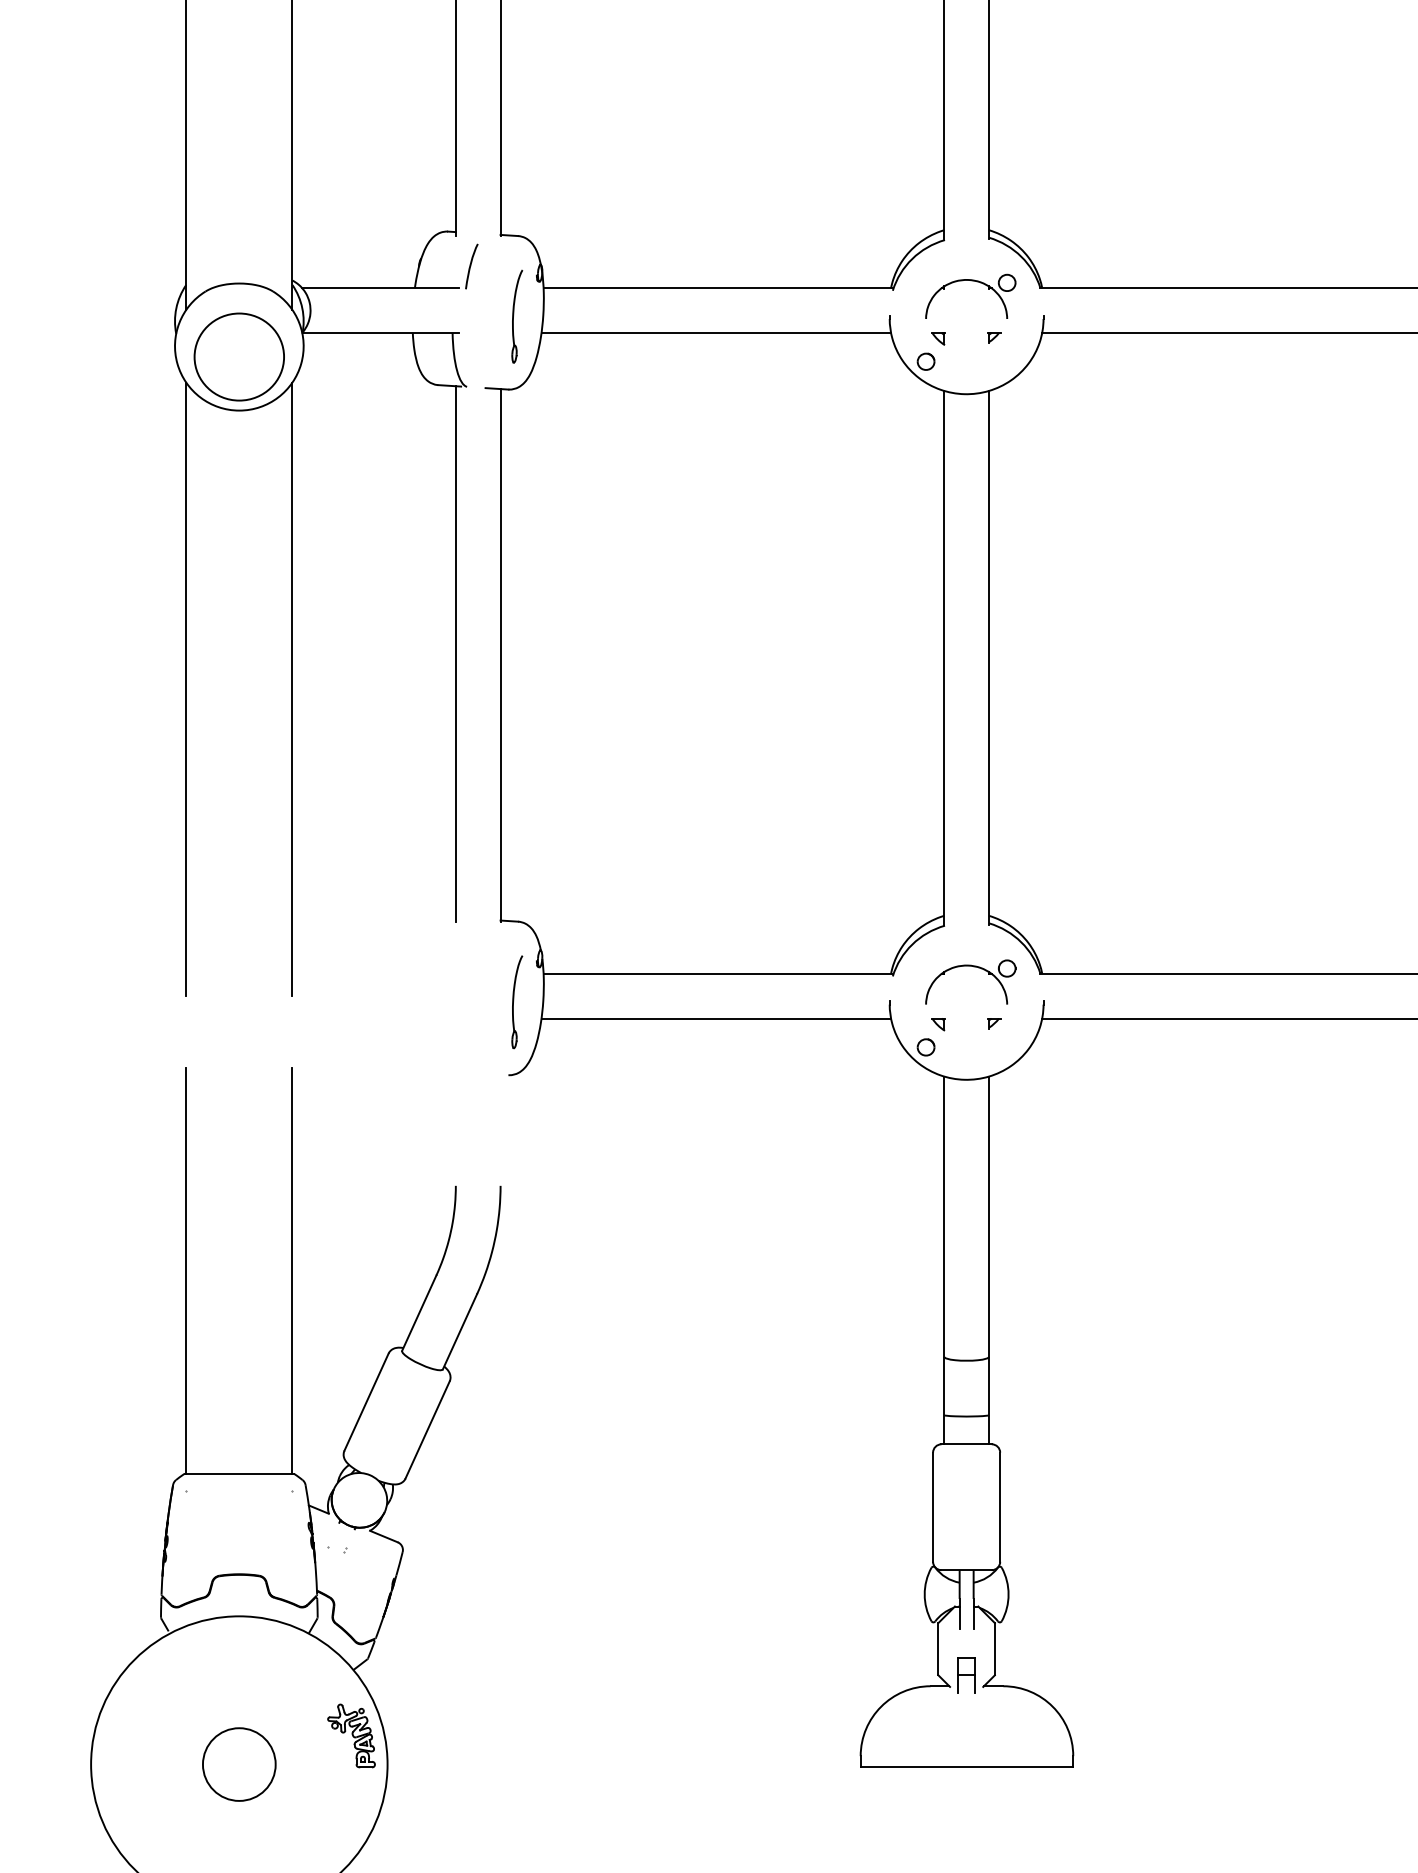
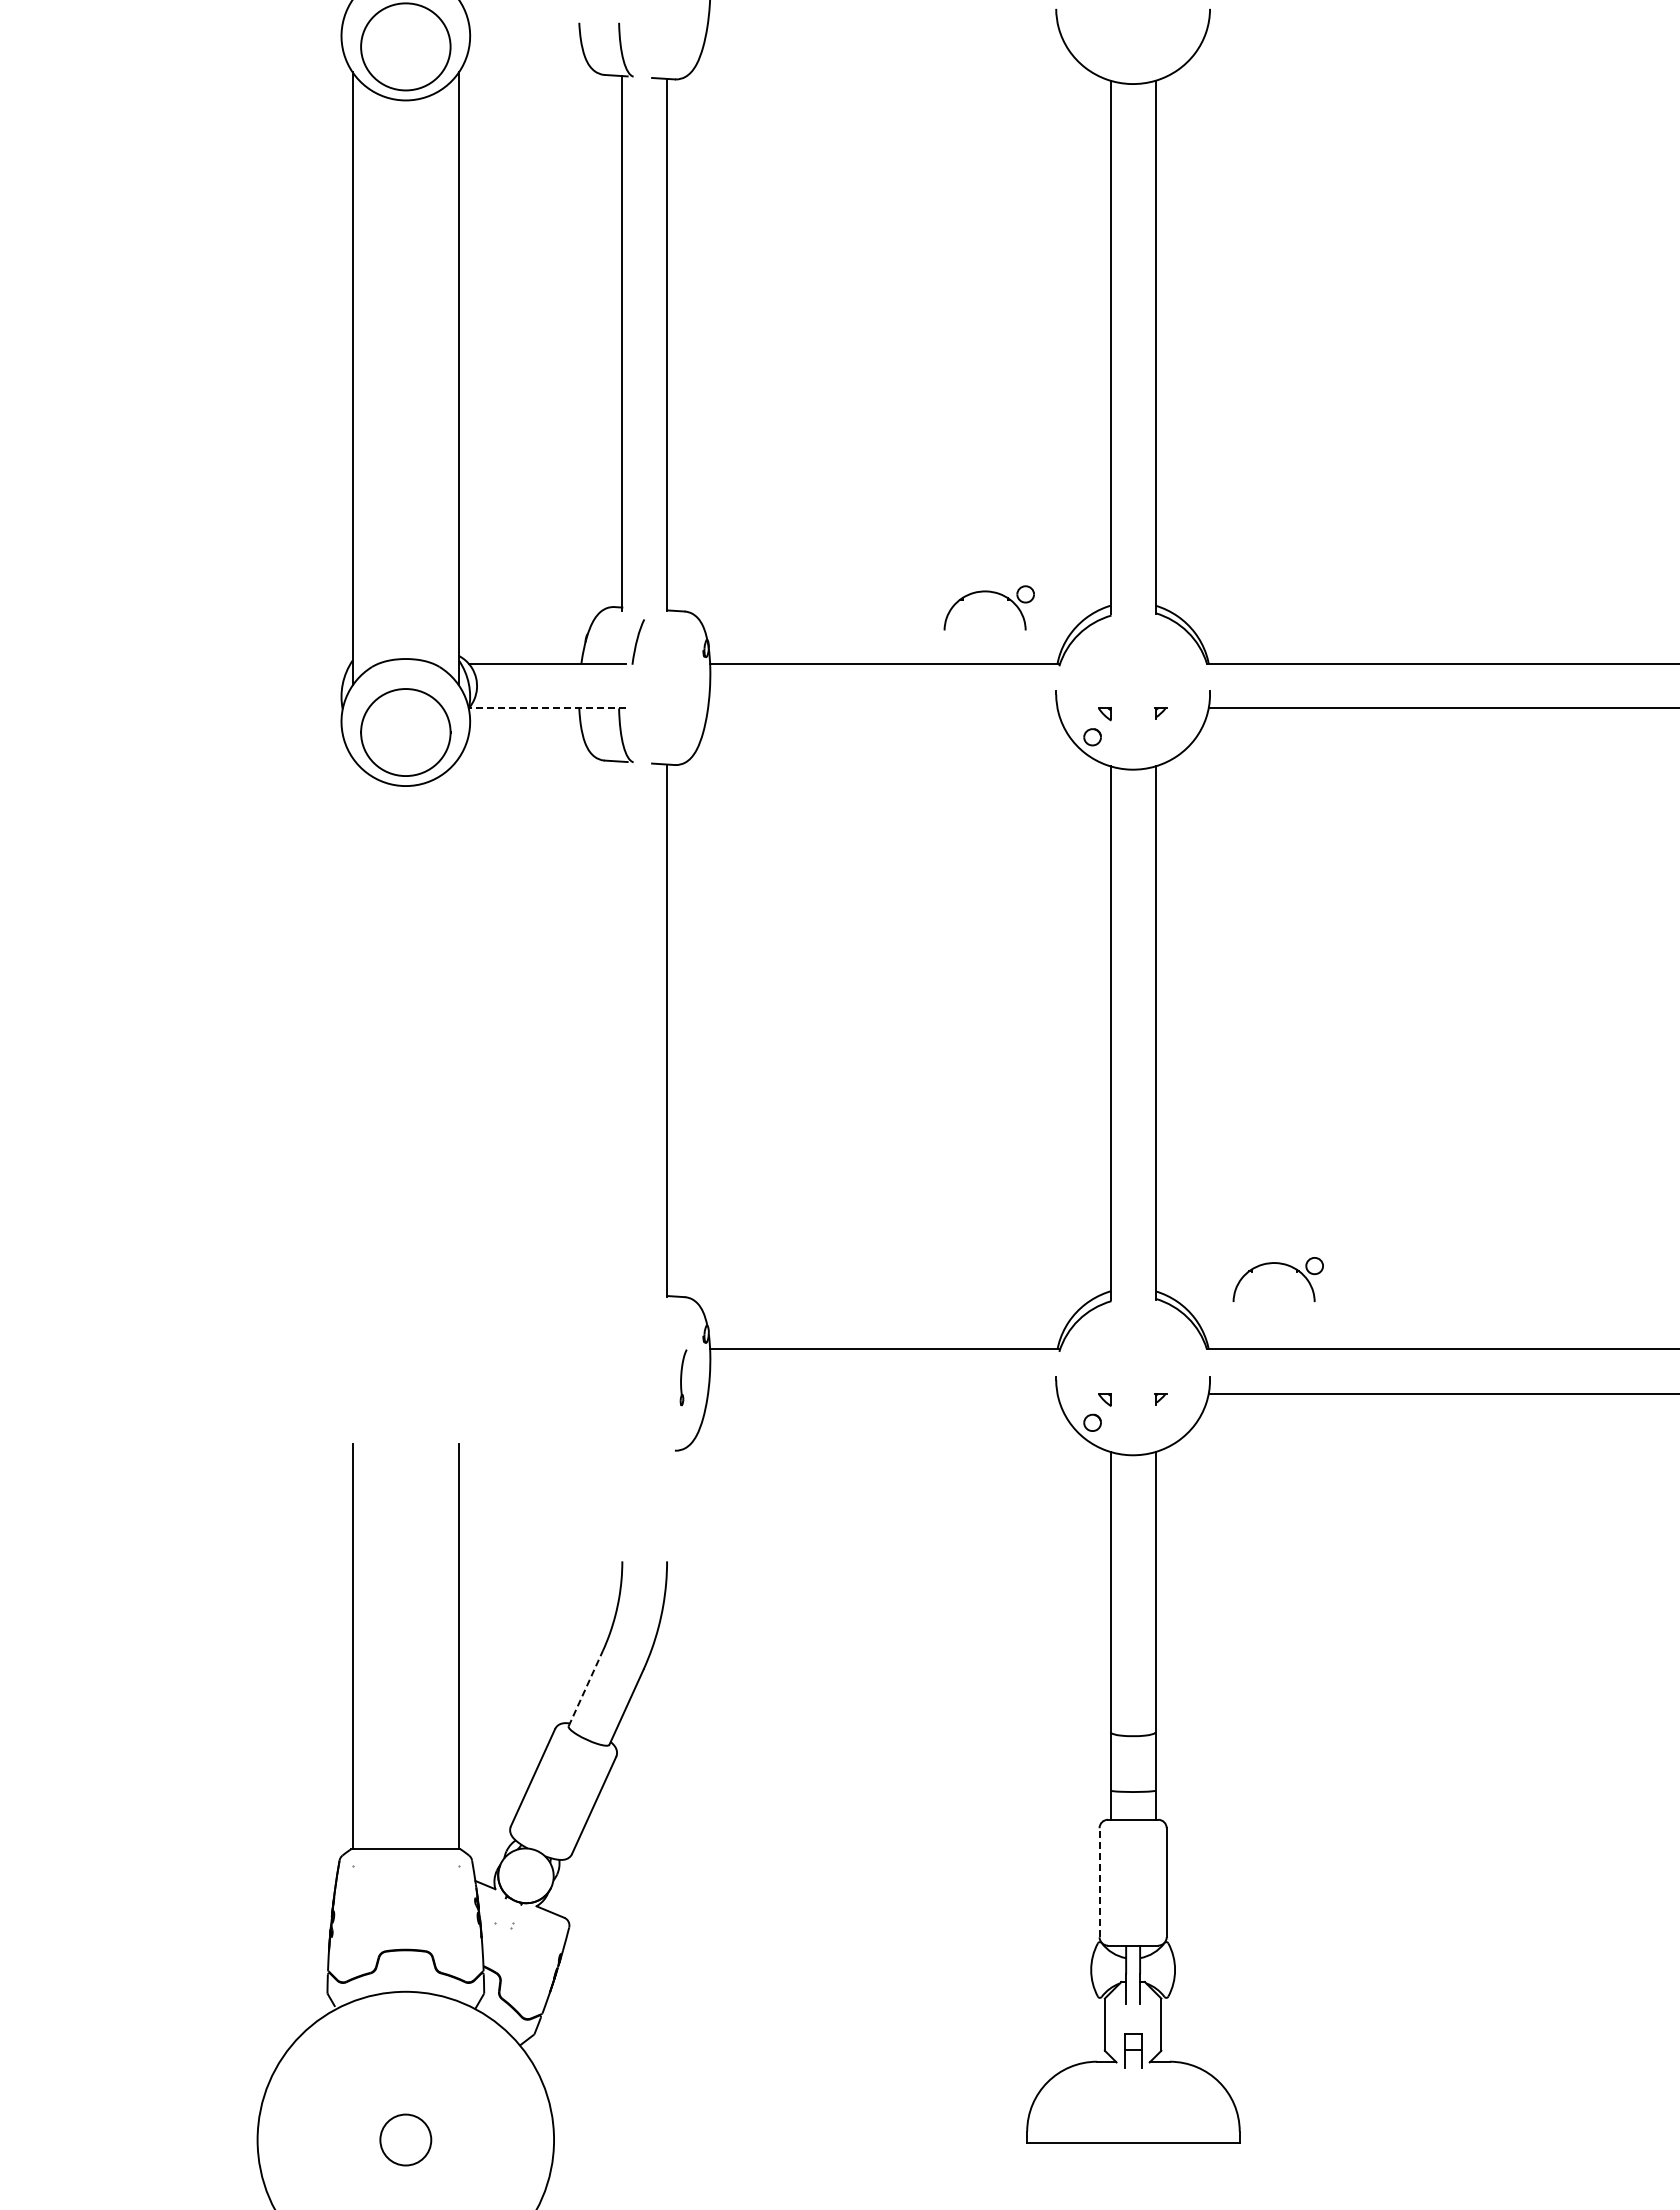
part: (975, 282) -> (993, 593), moved
part: (517, 316) -> (683, 691), removed
line: (380, 333) -> (546, 708), solid -> dashed
line: (716, 333) -> (882, 708), removed
line: (456, 654) -> (622, 1029), removed
line: (186, 689) -> (352, 1064), removed
line: (292, 689) -> (458, 1064), removed
part: (970, 967) -> (1277, 1264), moved
part: (517, 1002) -> (683, 1377), size x0.6
line: (716, 1019) -> (882, 1394), removed
line: (419, 1313) -> (585, 1688), solid -> dashed
line: (933, 1507) -> (1099, 1882), solid -> dashed
part: (351, 1736) -> (517, 2111), removed
circle: (239, 1764) -> (405, 2139), size x0.7

